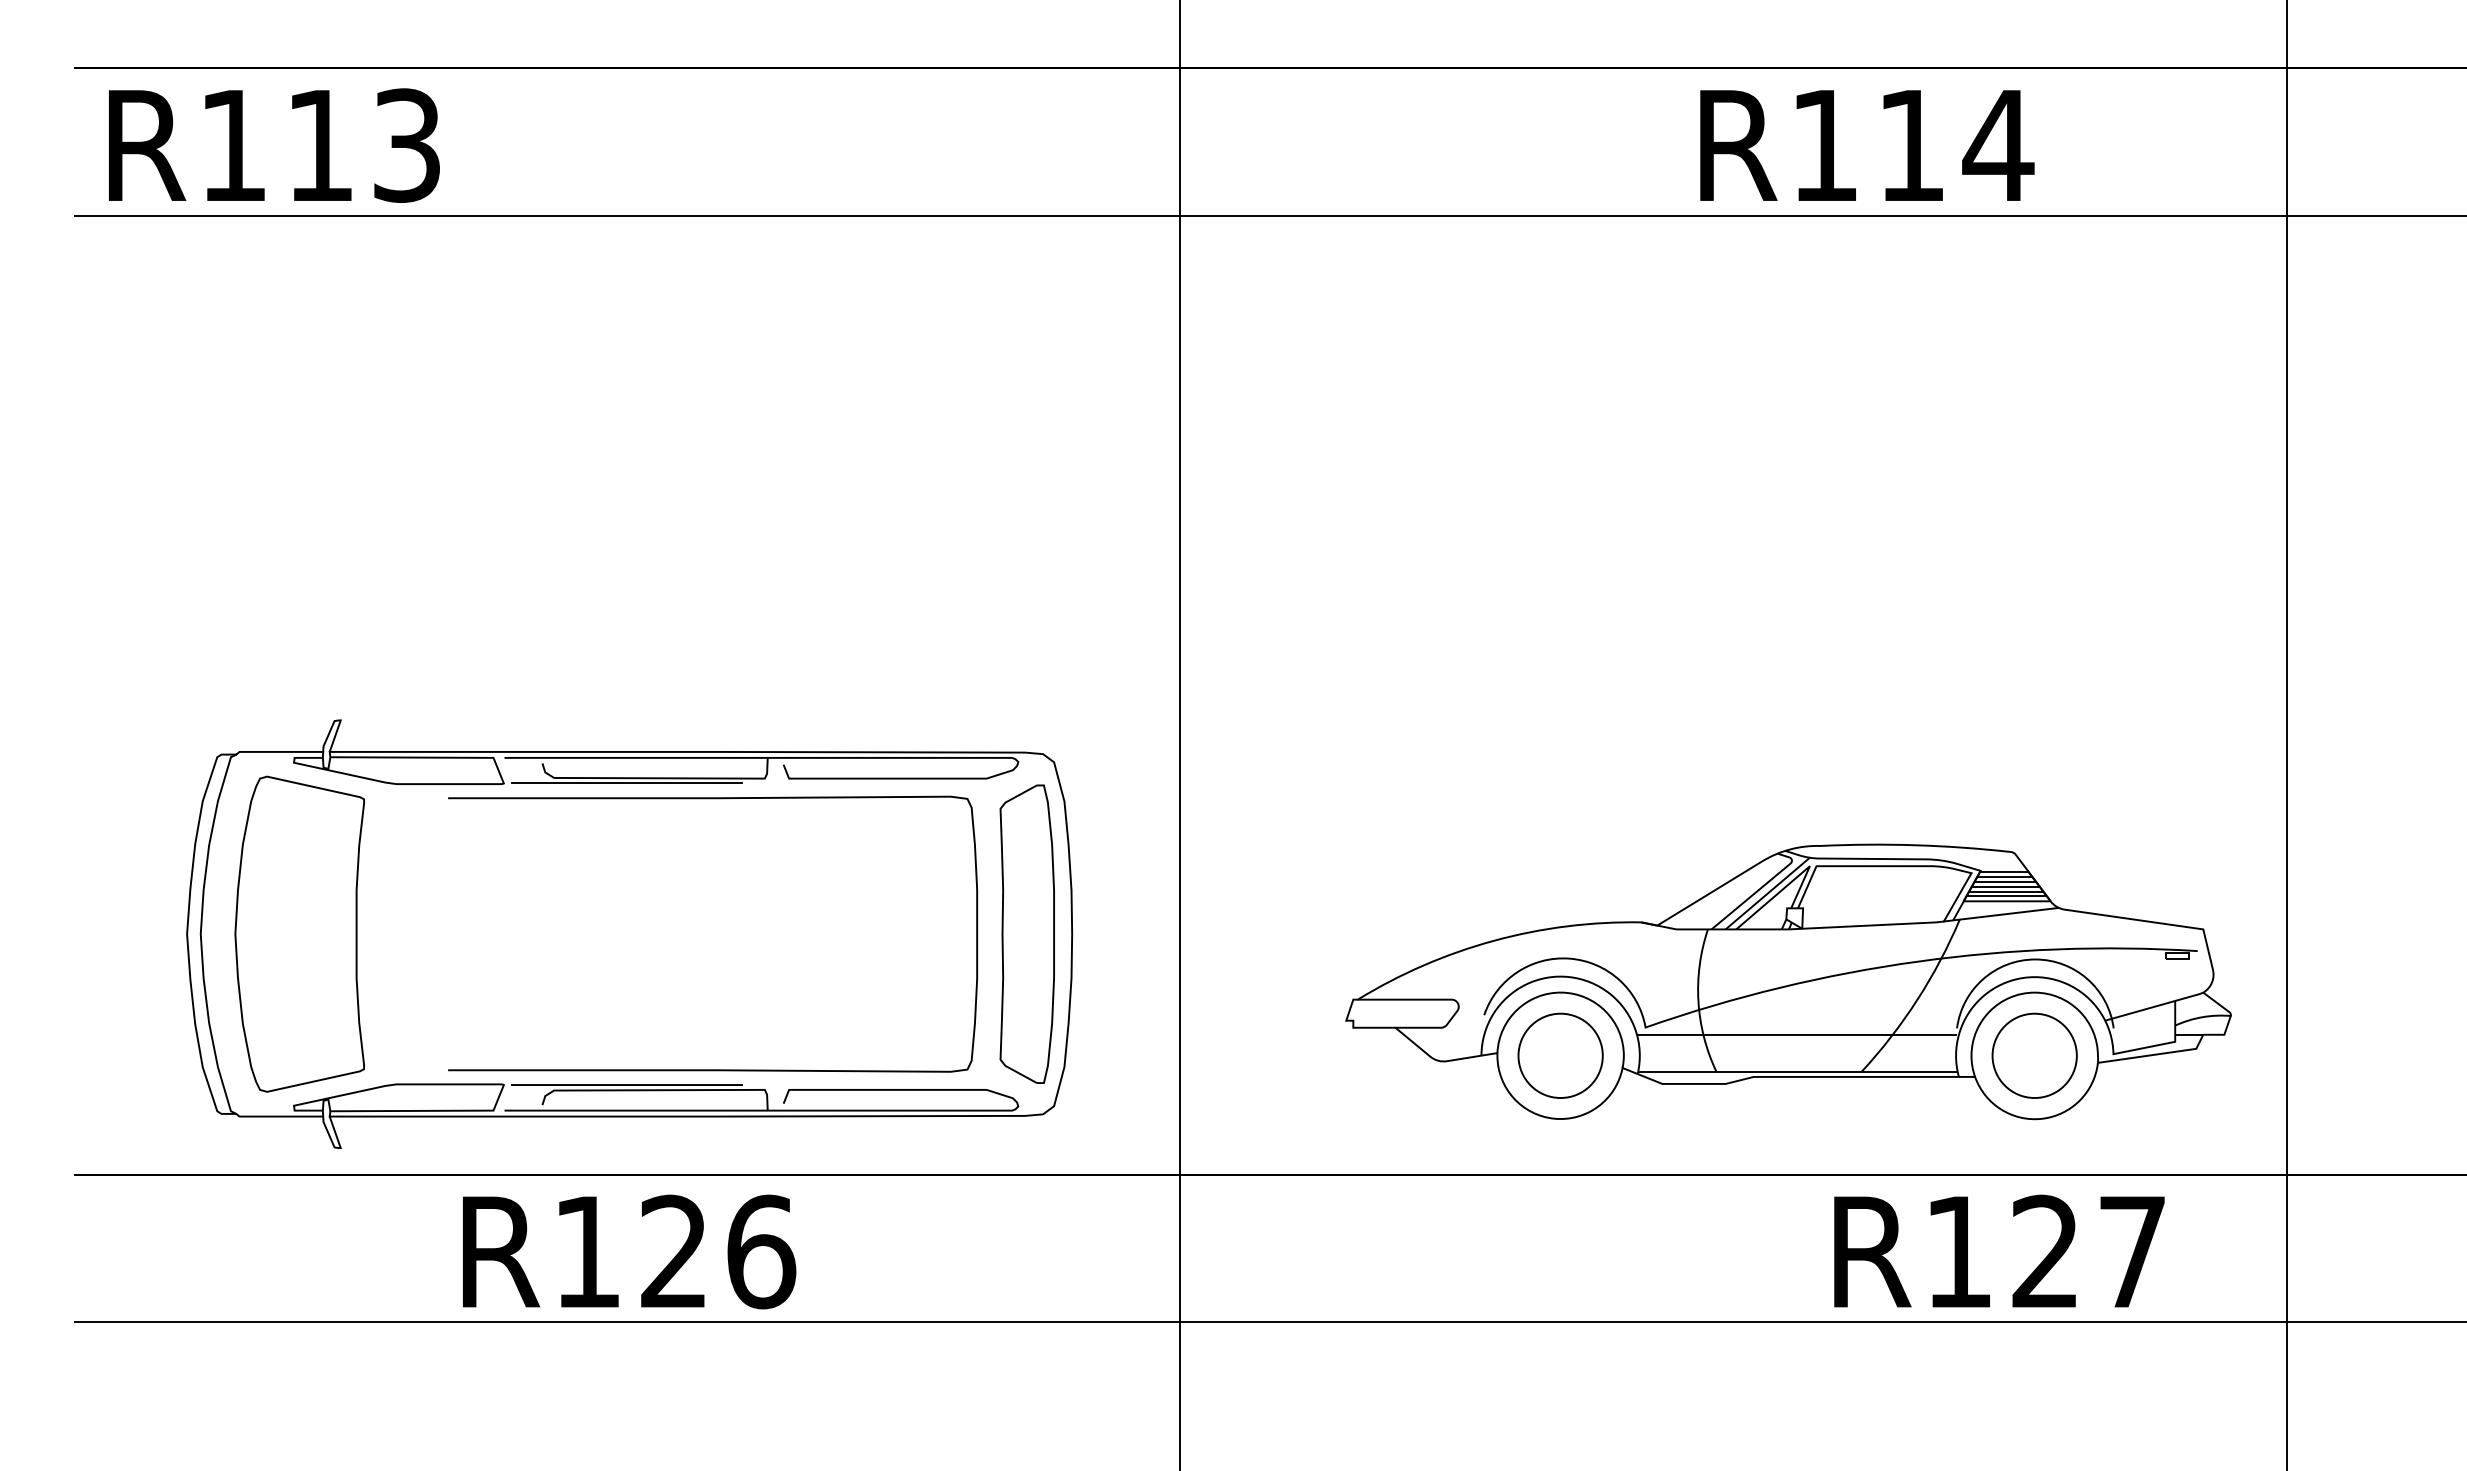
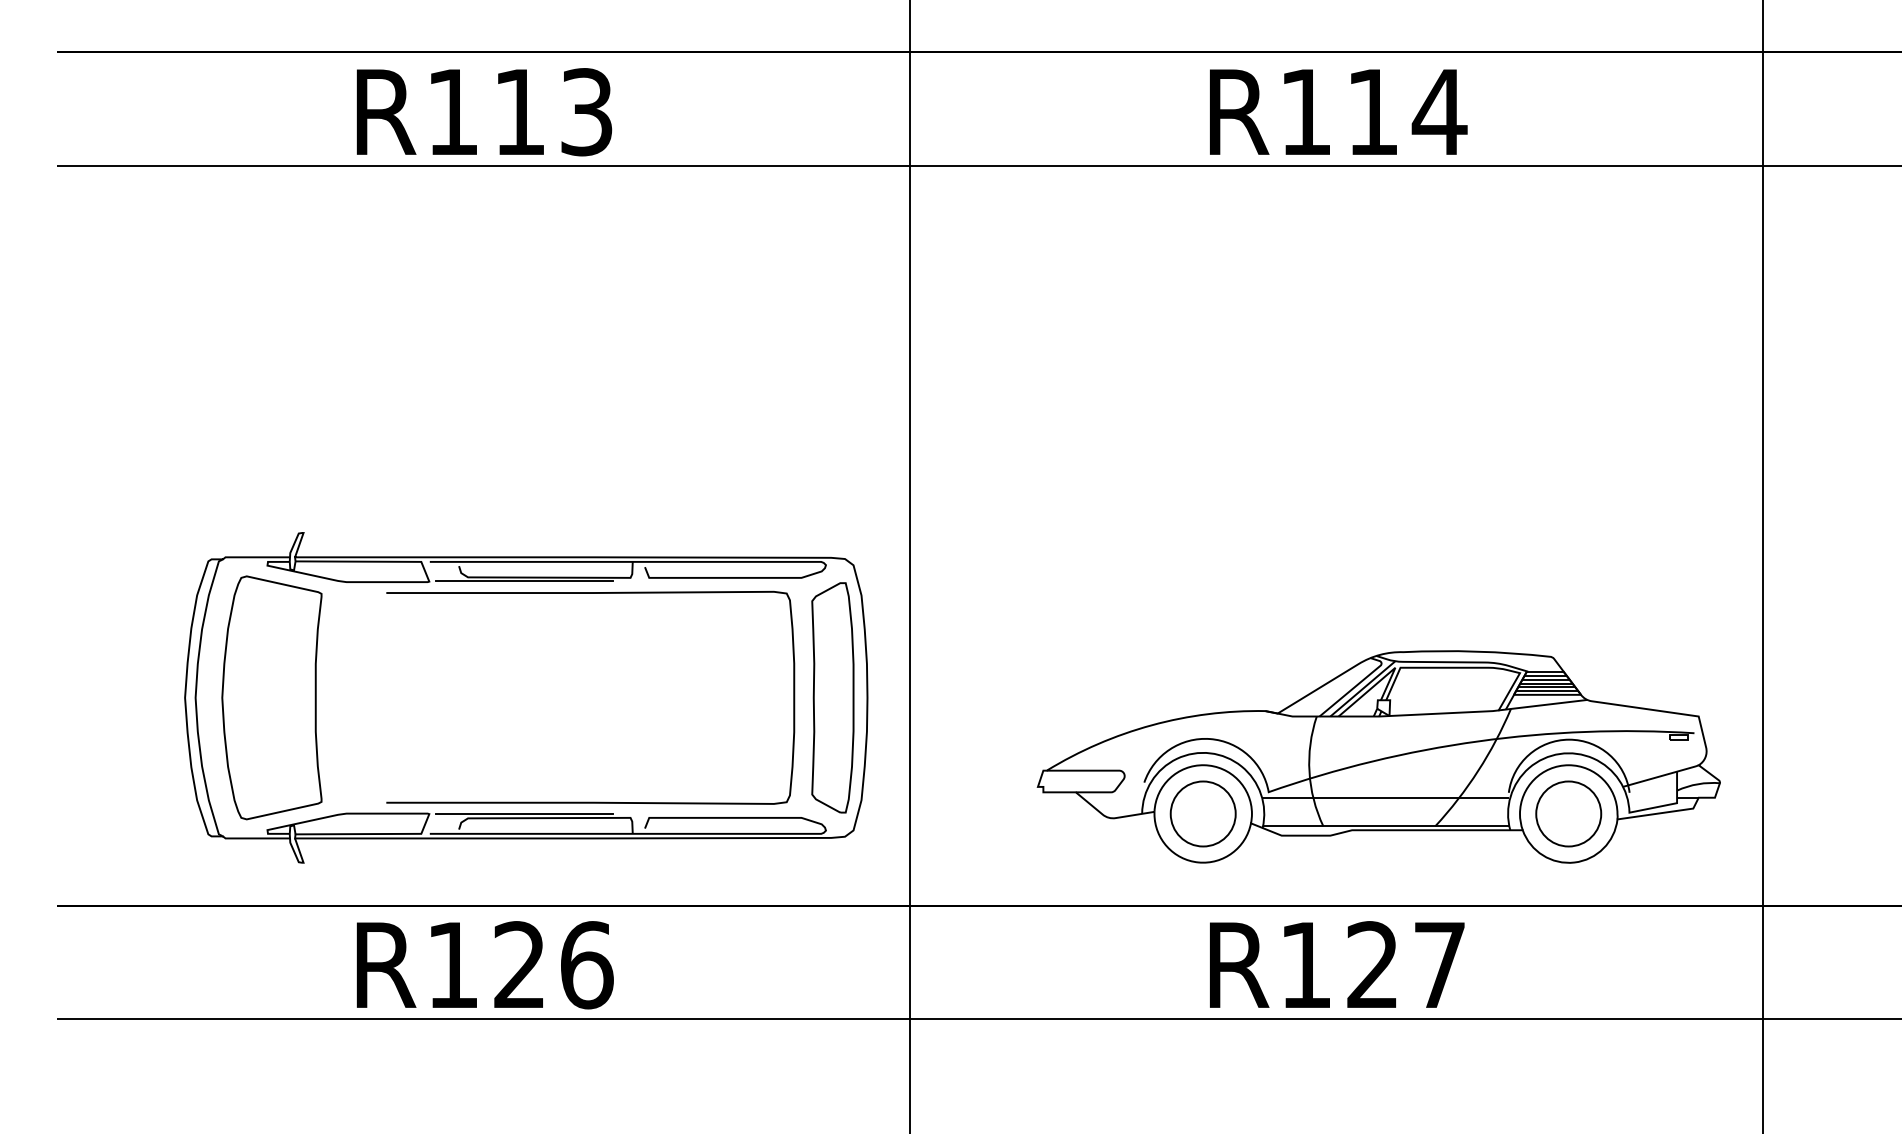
text: (274, 145) -> (484, 112), moved
text: (1867, 145) -> (1338, 112), moved
part: (629, 933) -> (526, 697), moved
text: (1999, 1250) -> (1337, 964), moved

